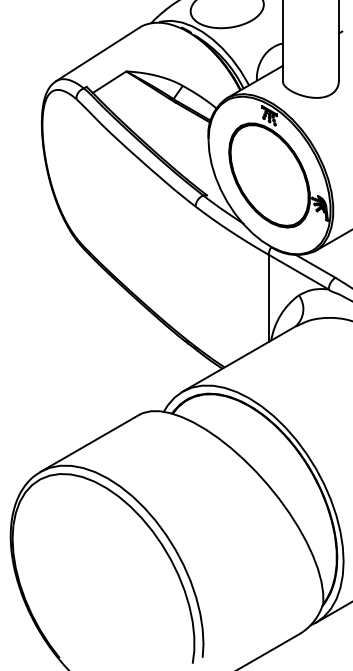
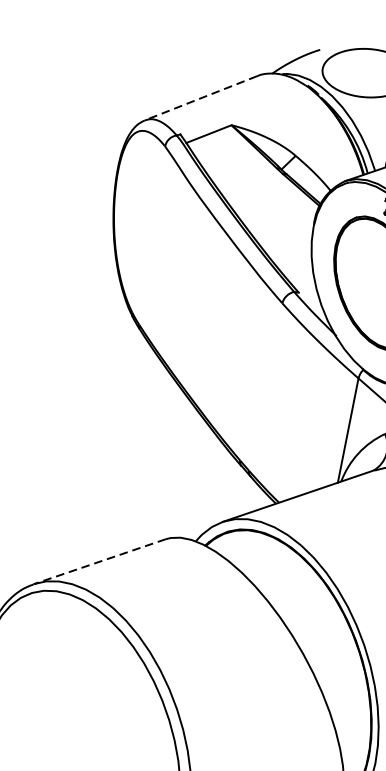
line: (97, 54) -> (201, 98), solid -> dashed
line: (89, 443) -> (99, 561), solid -> dashed

